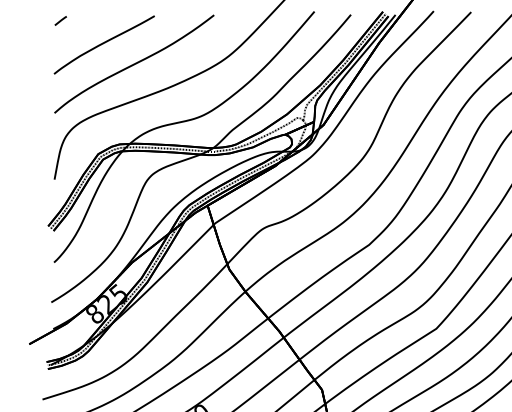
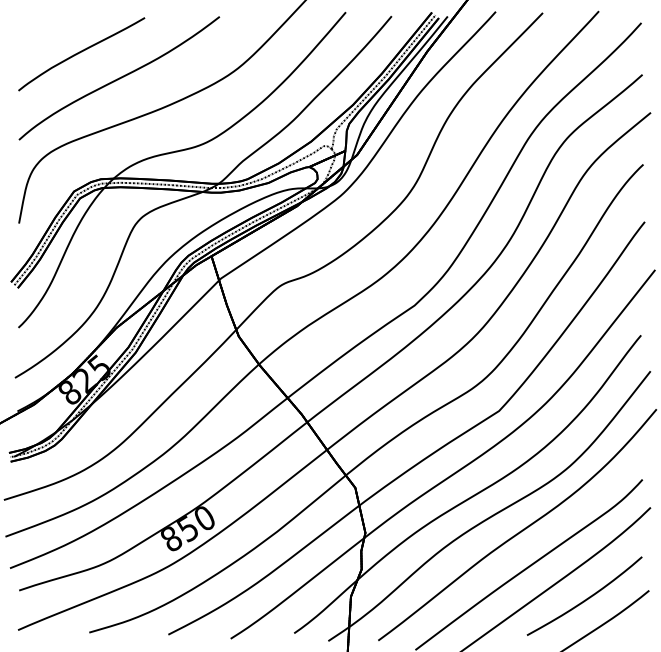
line: (60, 21) -> (26, 24), removed

